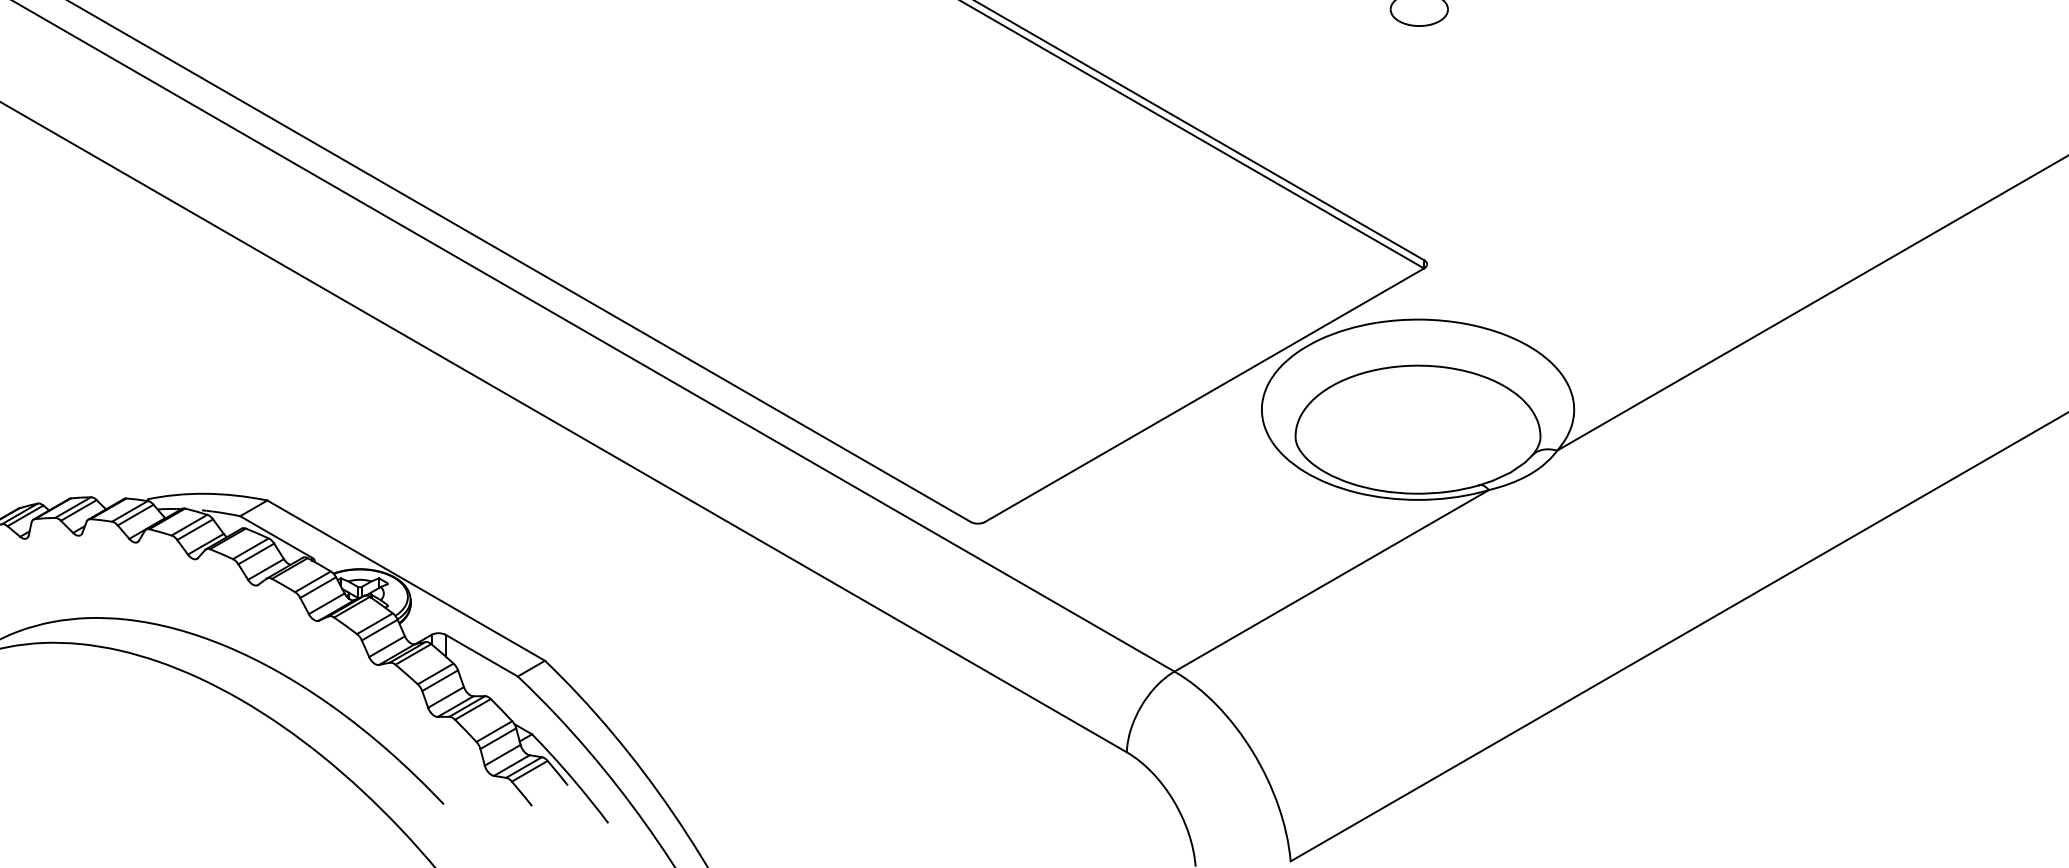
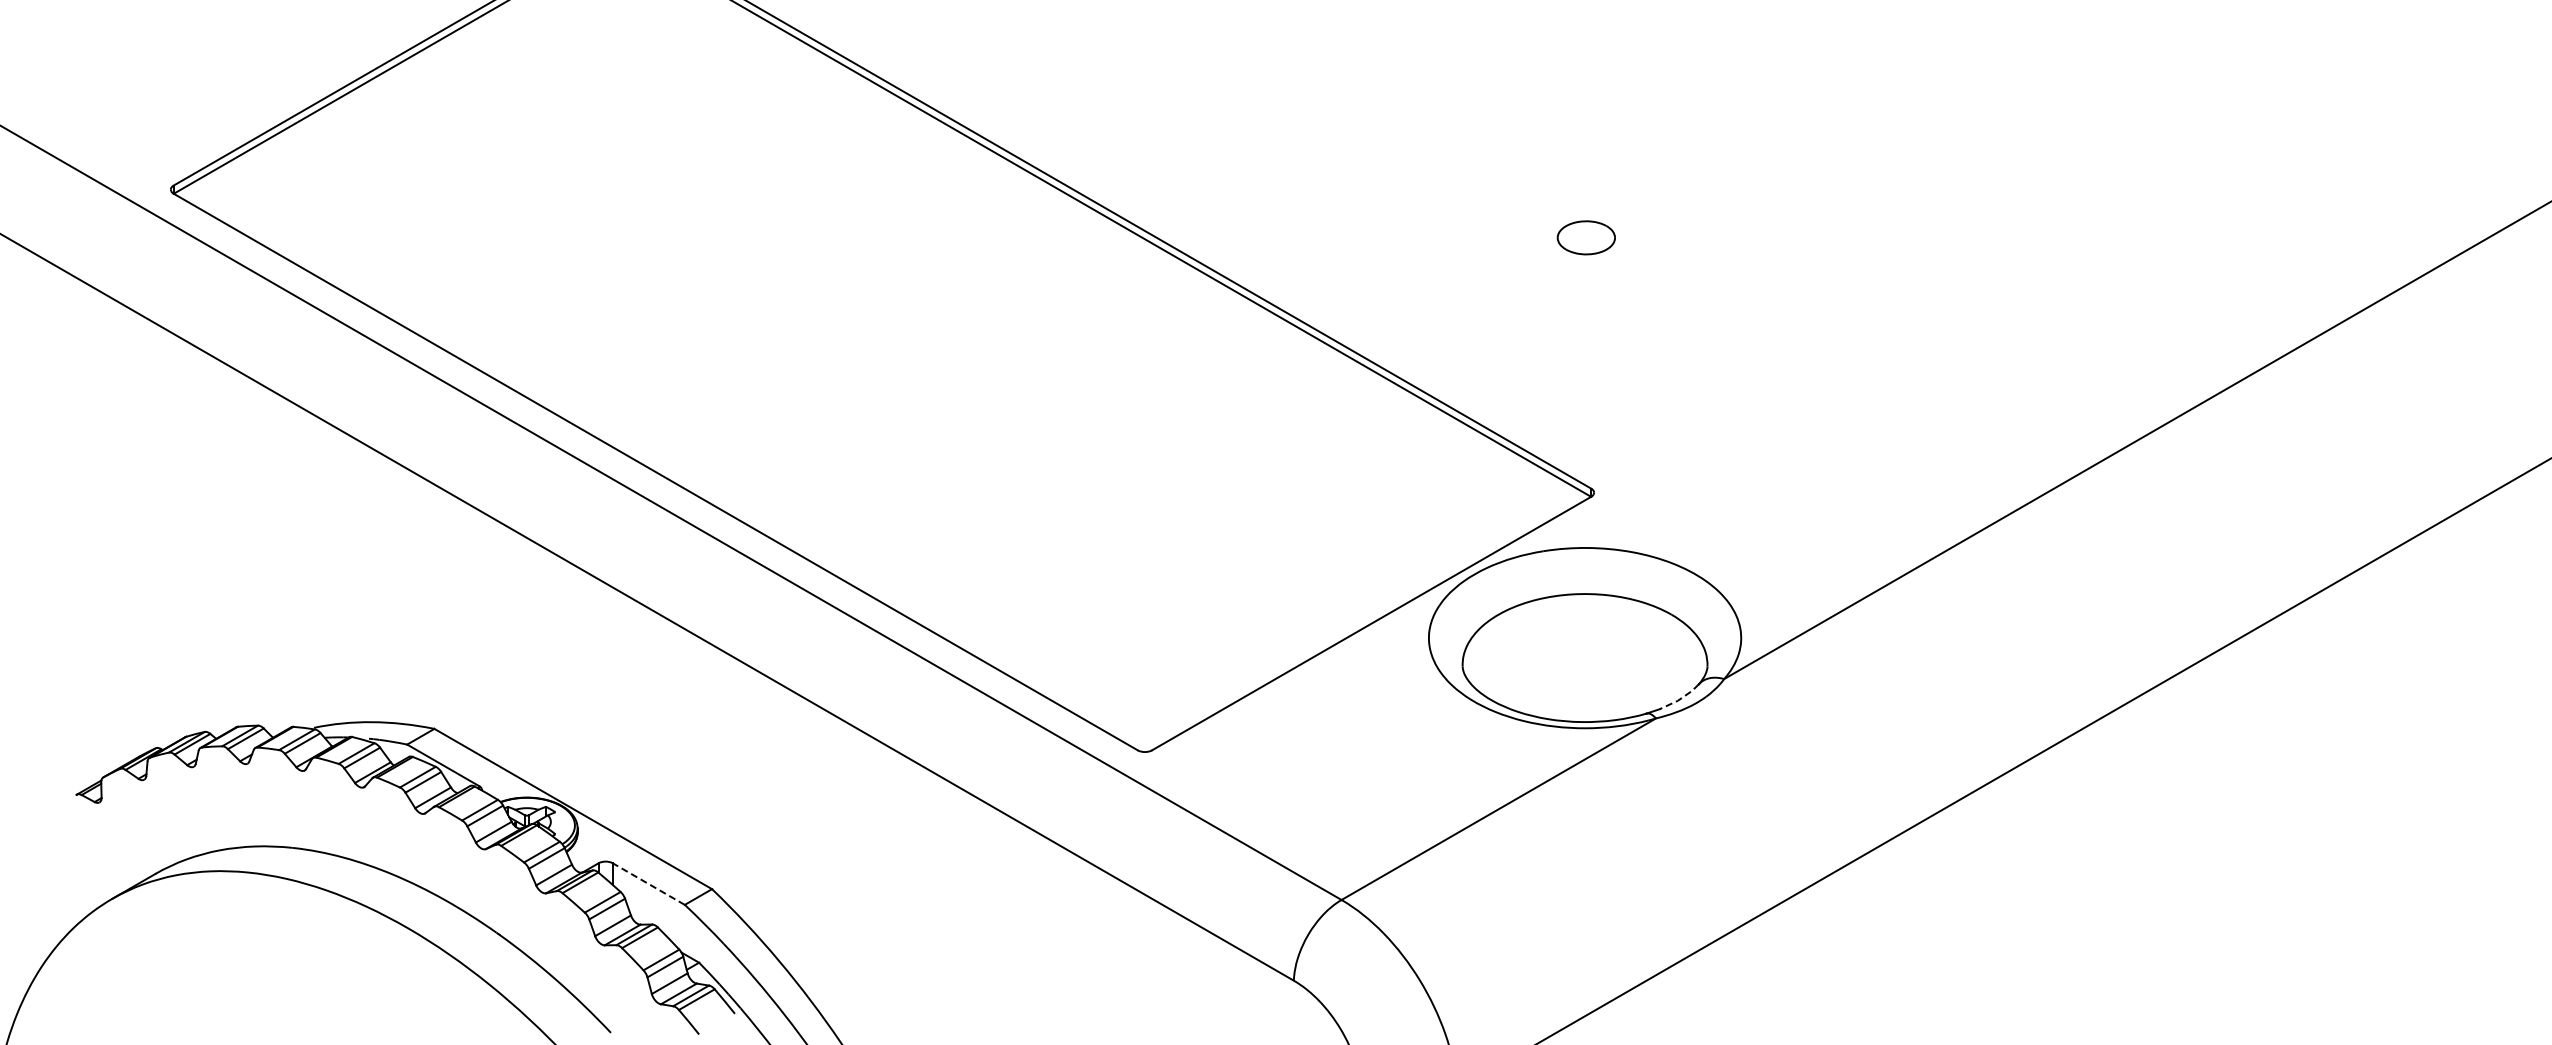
line: (1513, 470) -> (1680, 698), solid -> dashed
line: (481, 656) -> (648, 884), solid -> dashed

